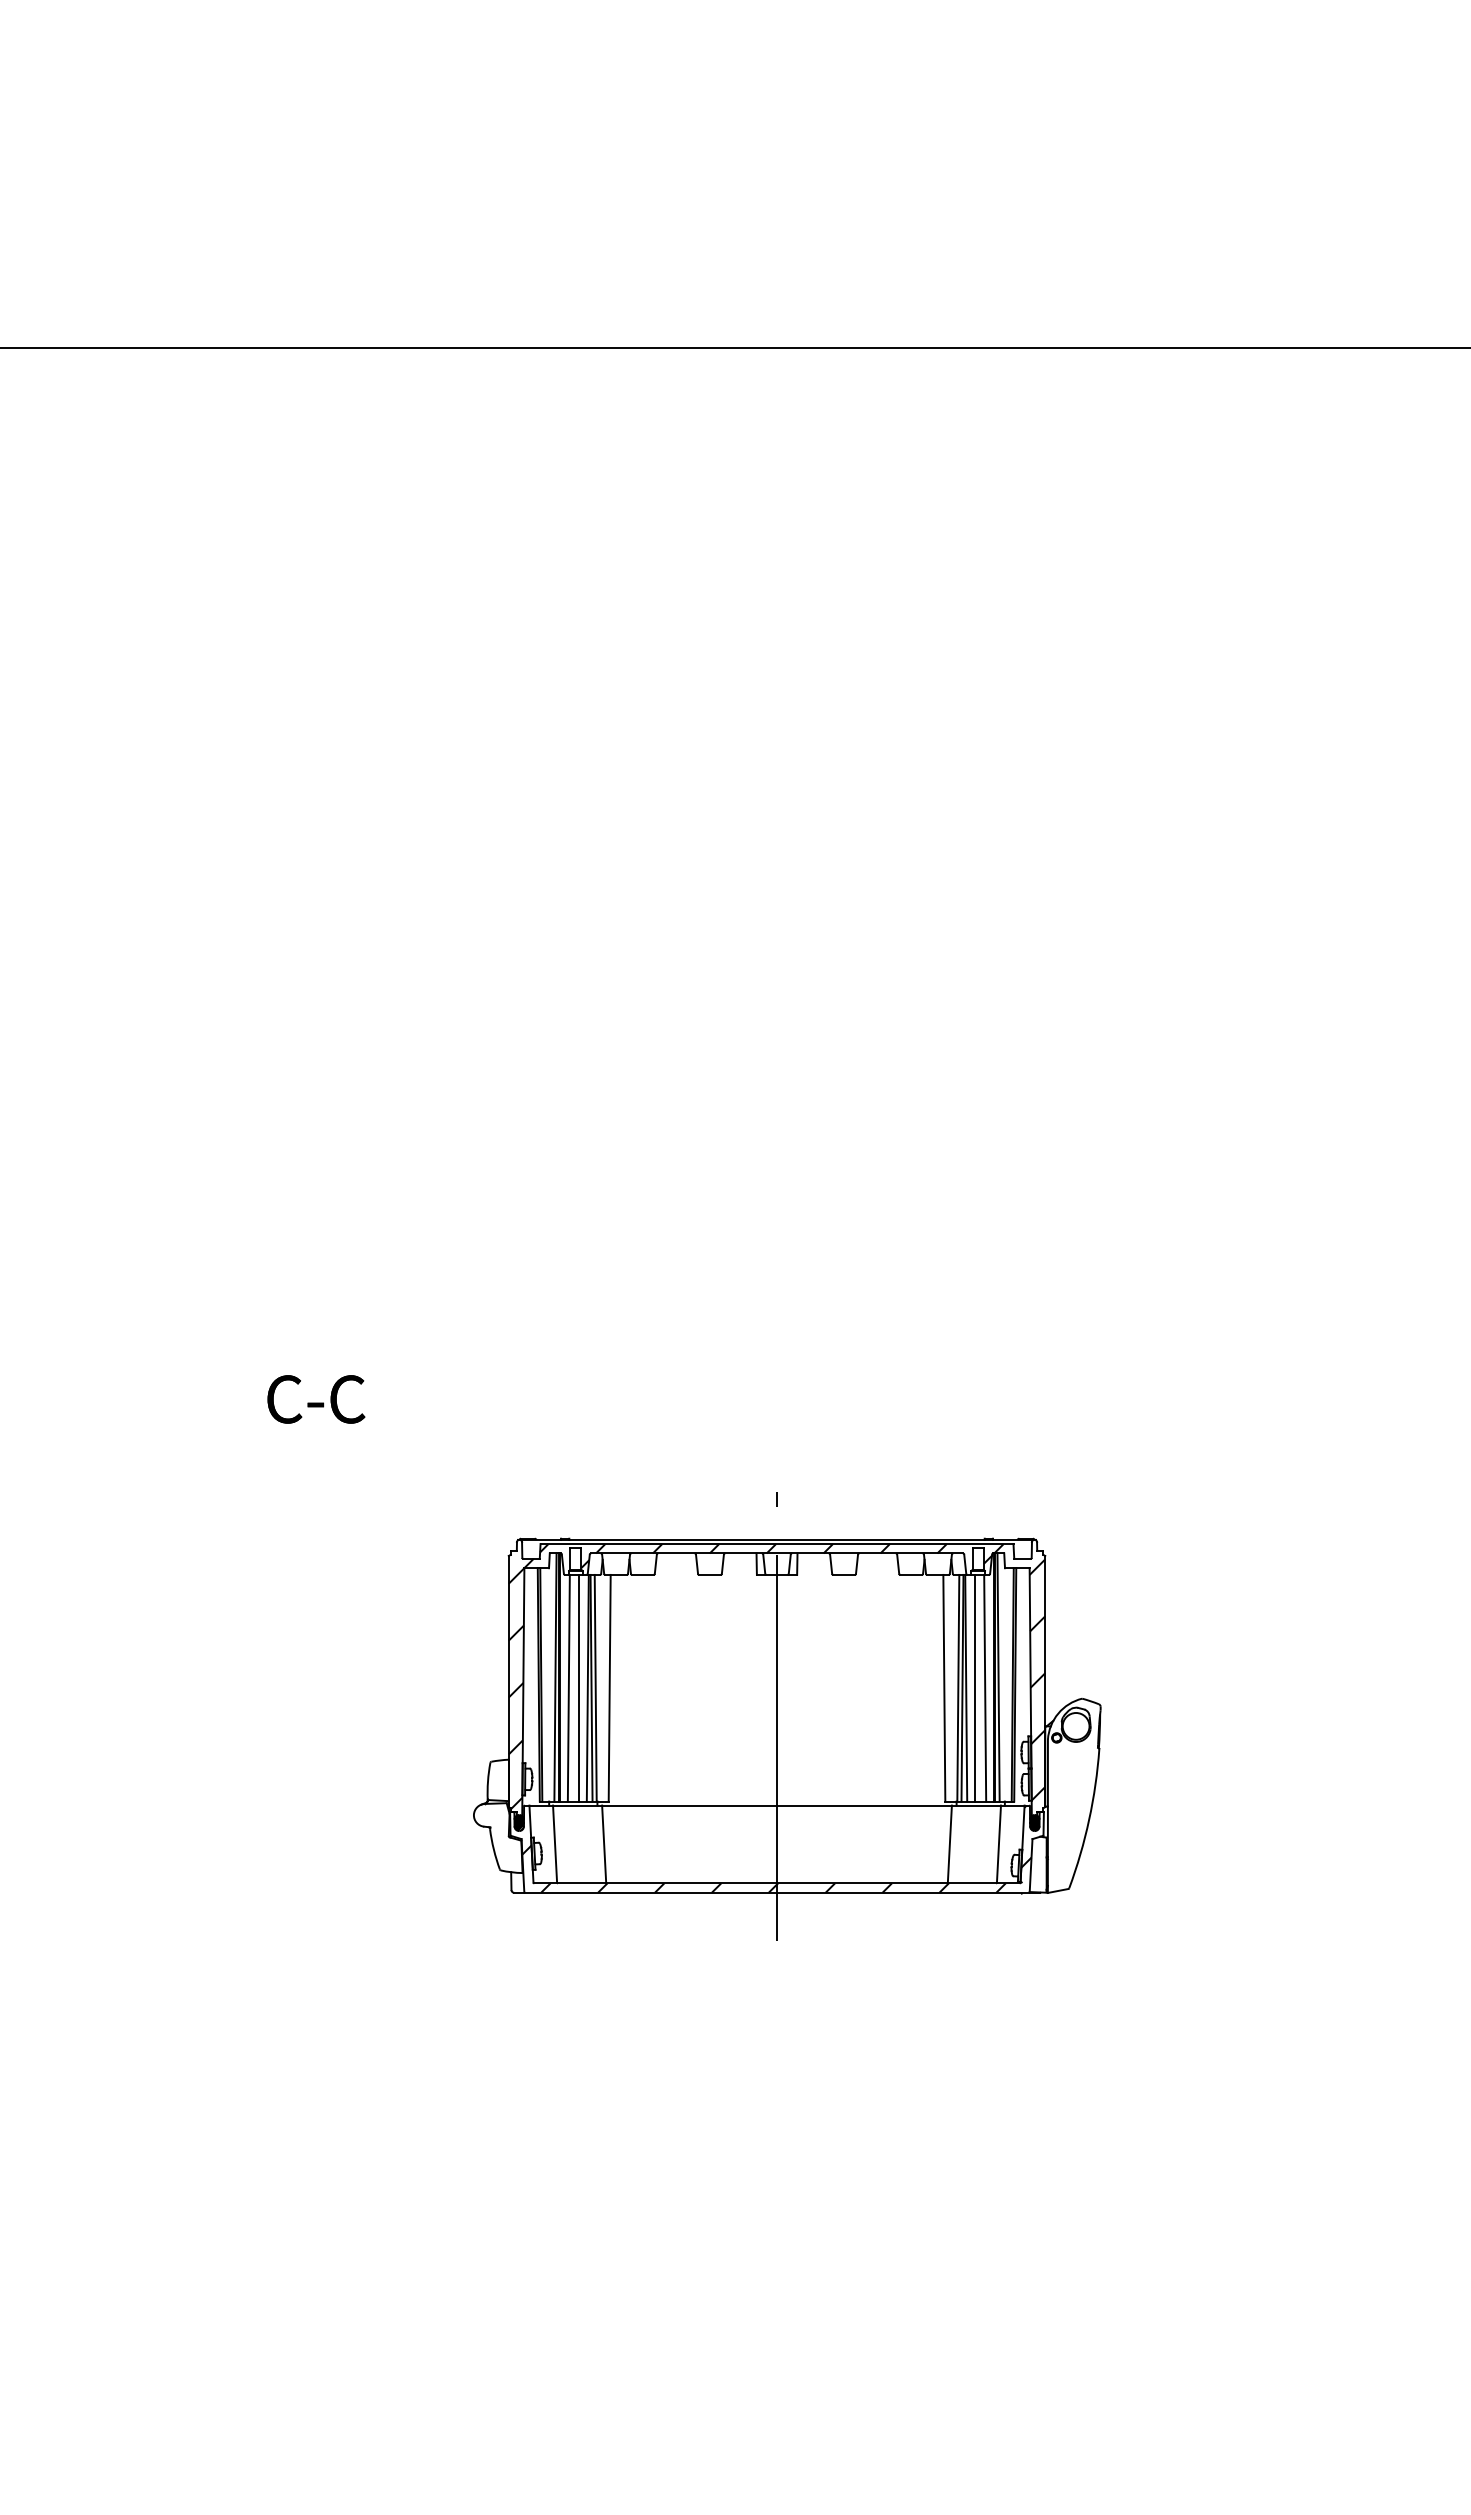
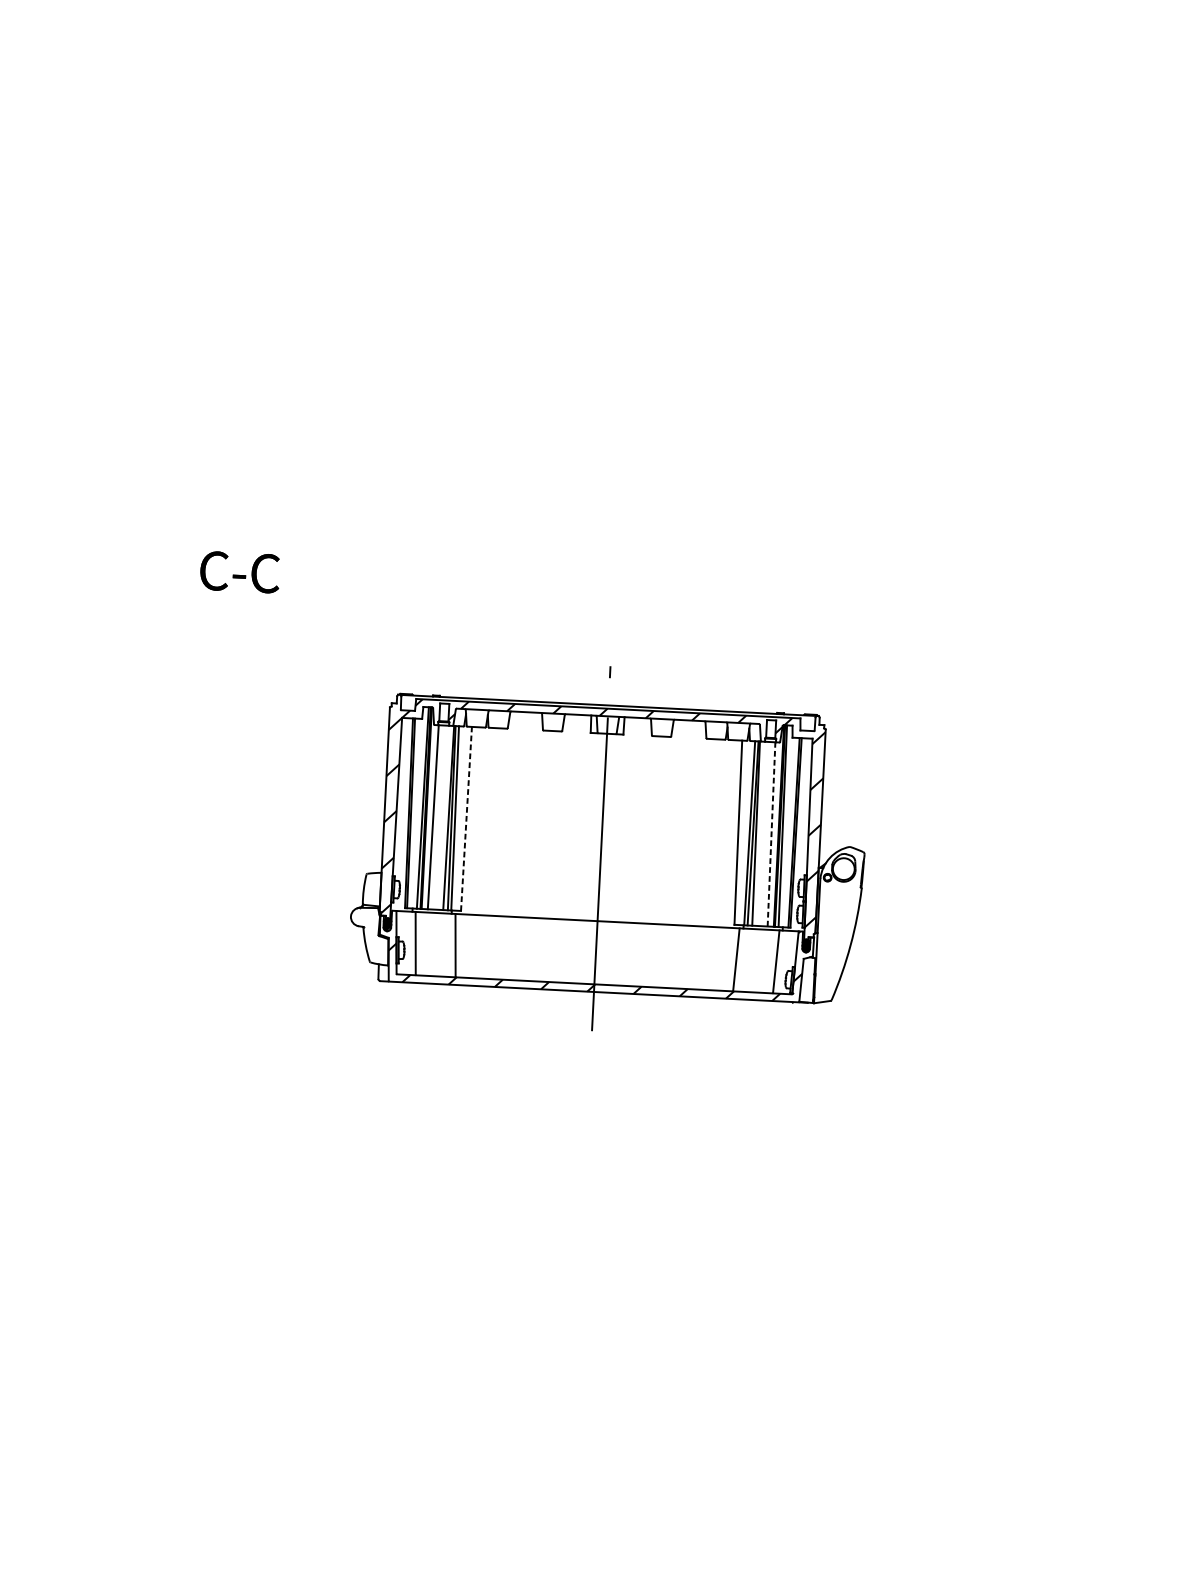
line: (579, 1687) -> (441, 817), removed
line: (609, 1687) -> (466, 818), solid -> dashed
line: (974, 1687) -> (762, 833), removed
line: (985, 1687) -> (771, 833), solid -> dashed

